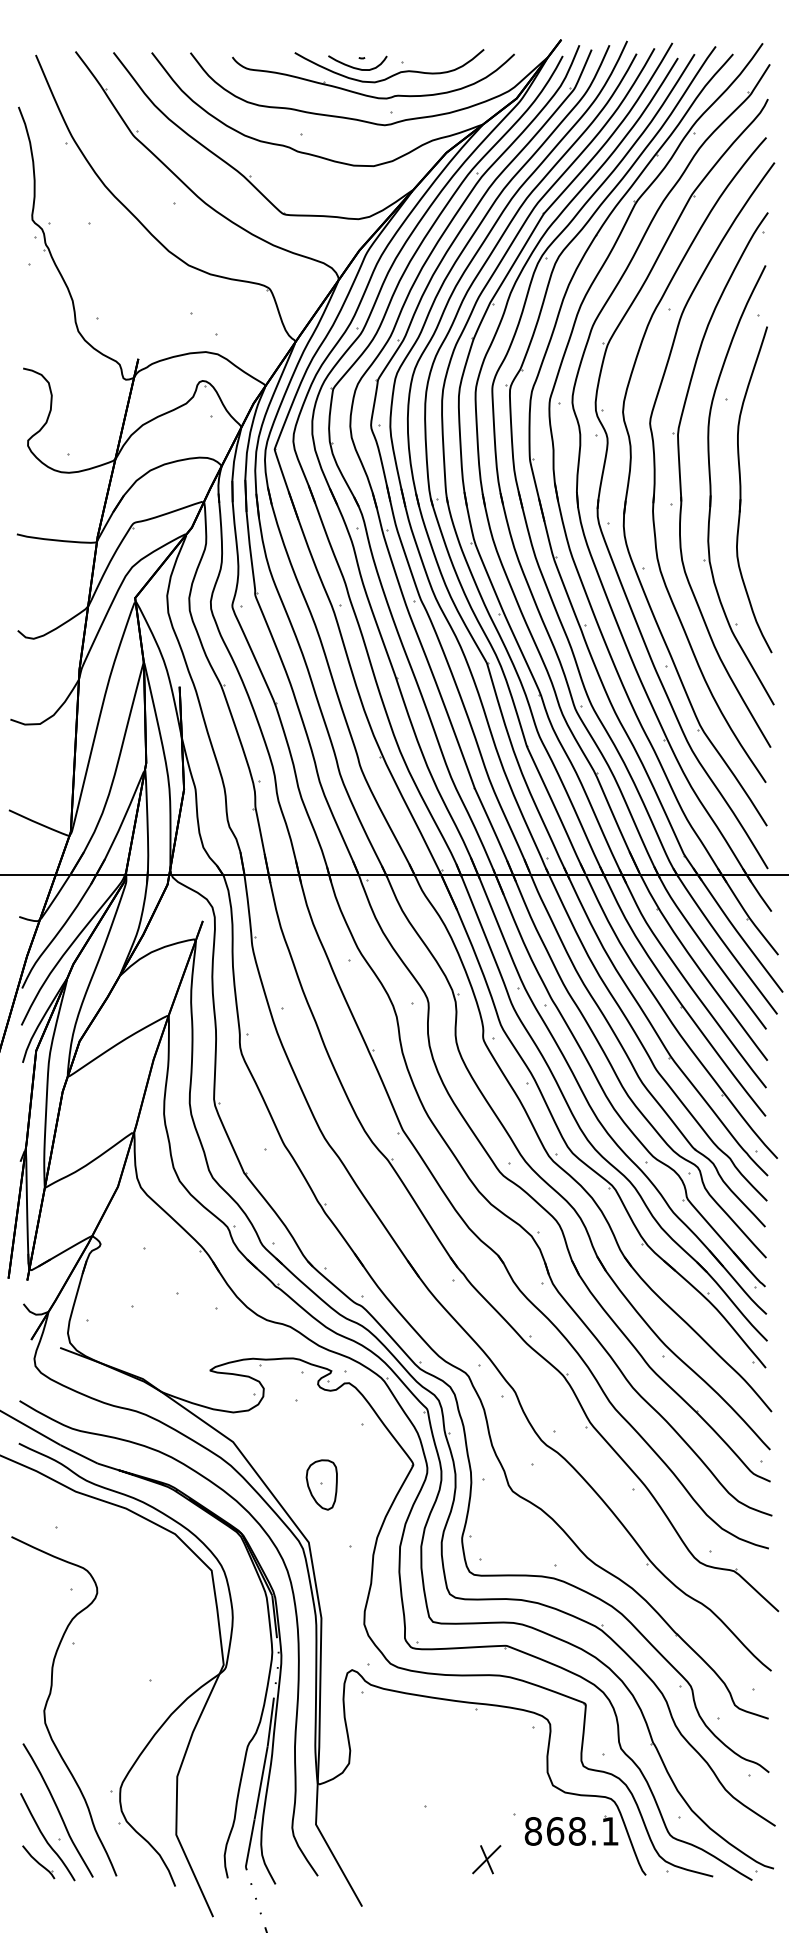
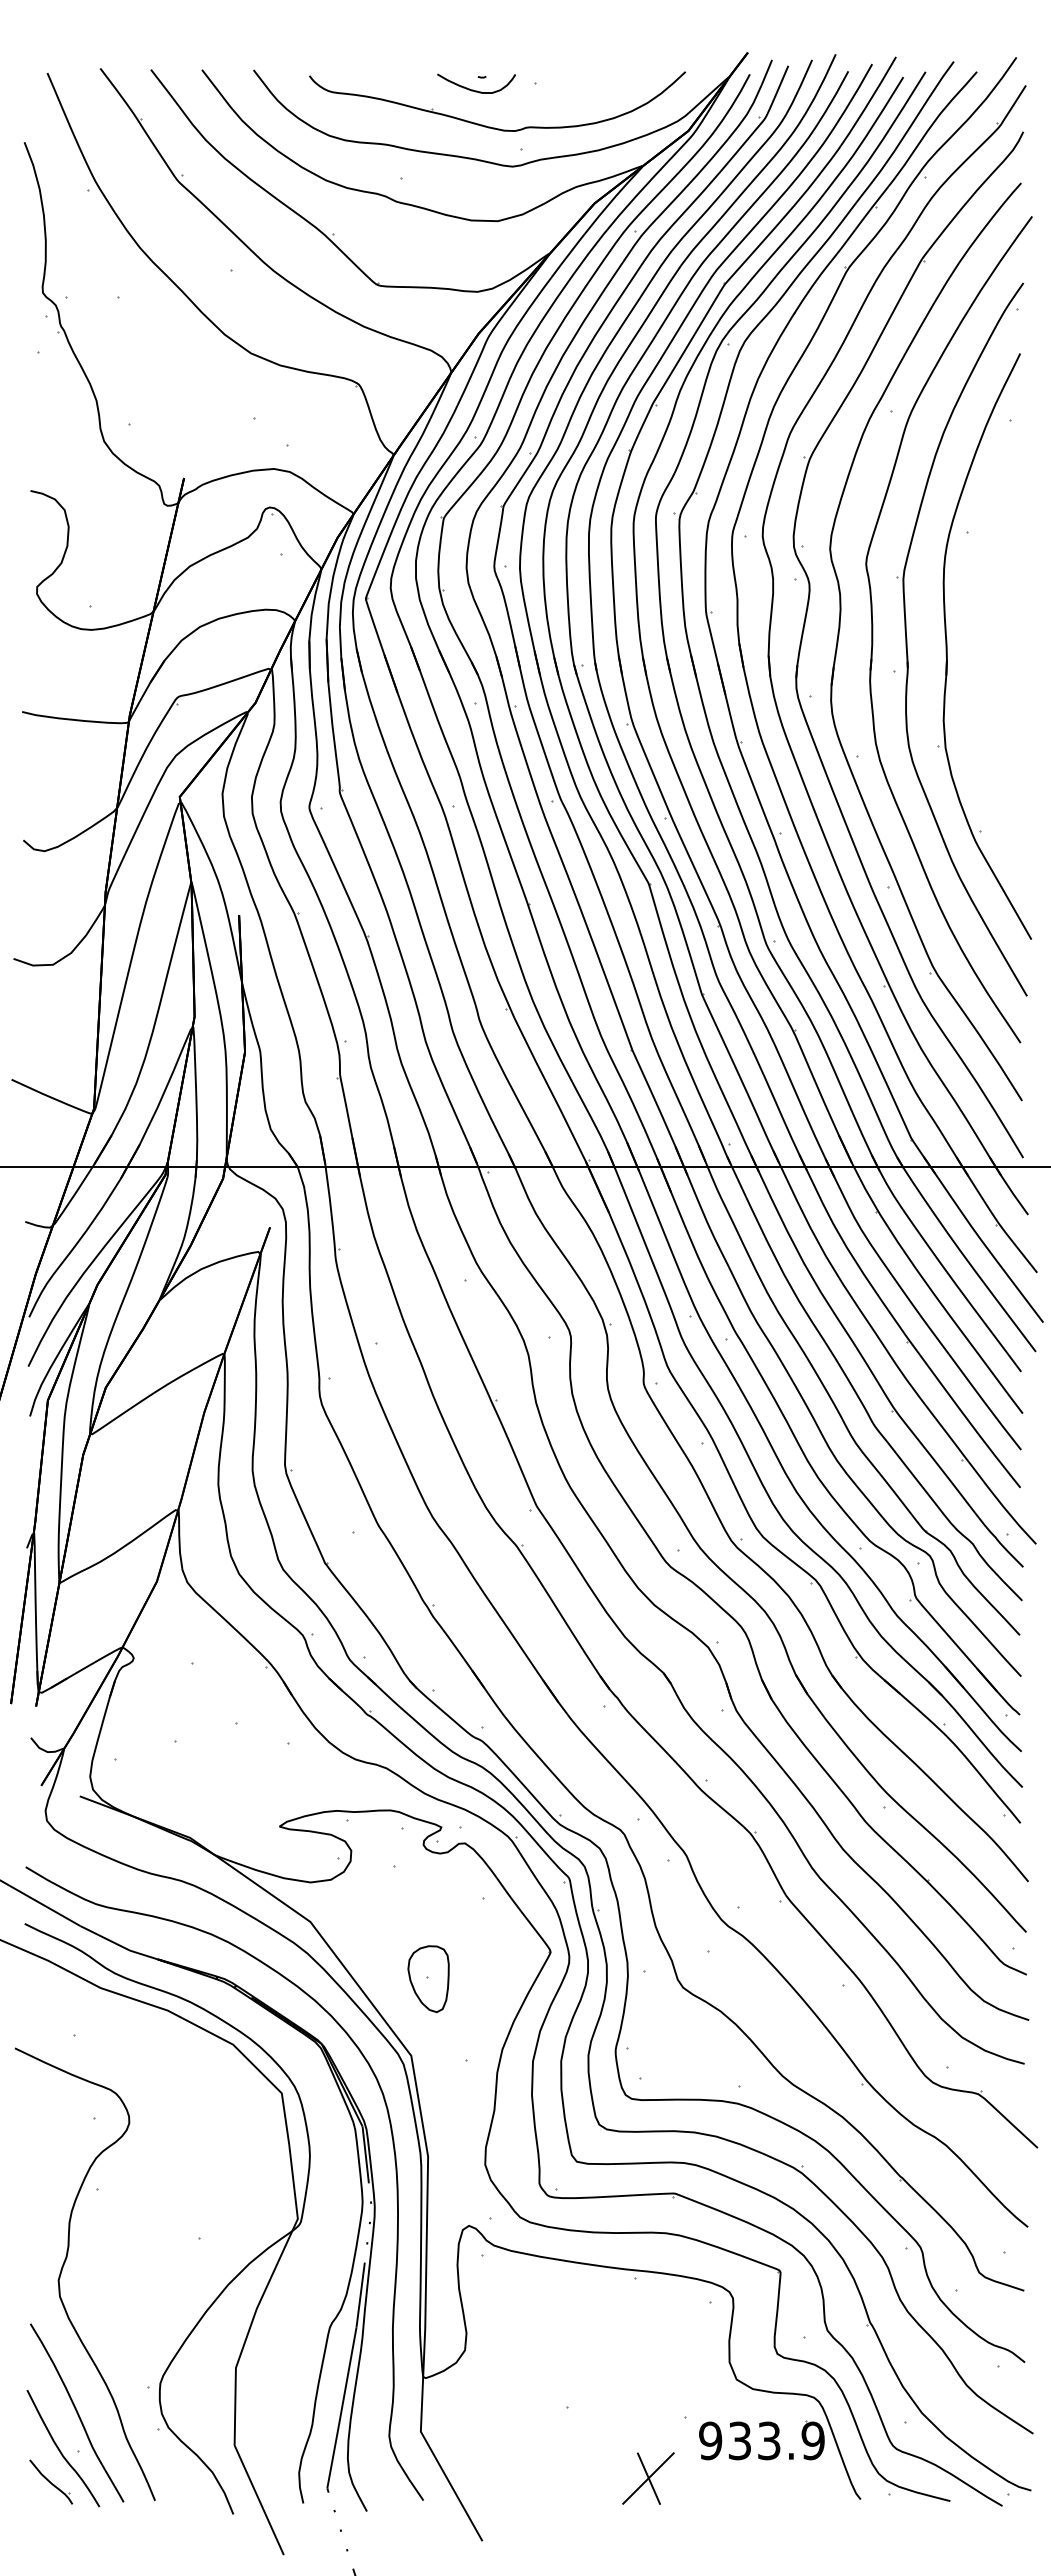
curve: (392, 74) -> (523, 99), removed
part: (741, 489) -> (987, 652), removed
text: (571, 1831) -> (761, 2440), 868.1 -> 933.9
part: (486, 1859) -> (648, 2478), size x1.4

